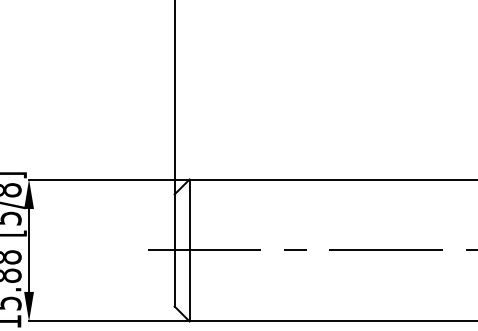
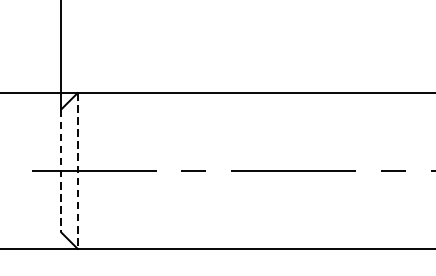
line: (174, 250) -> (61, 170), solid -> dashed
line: (189, 250) -> (77, 170), solid -> dashed

